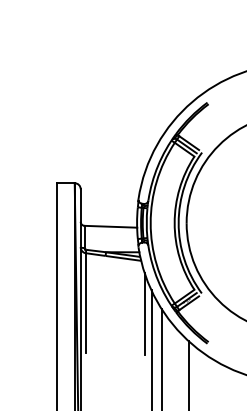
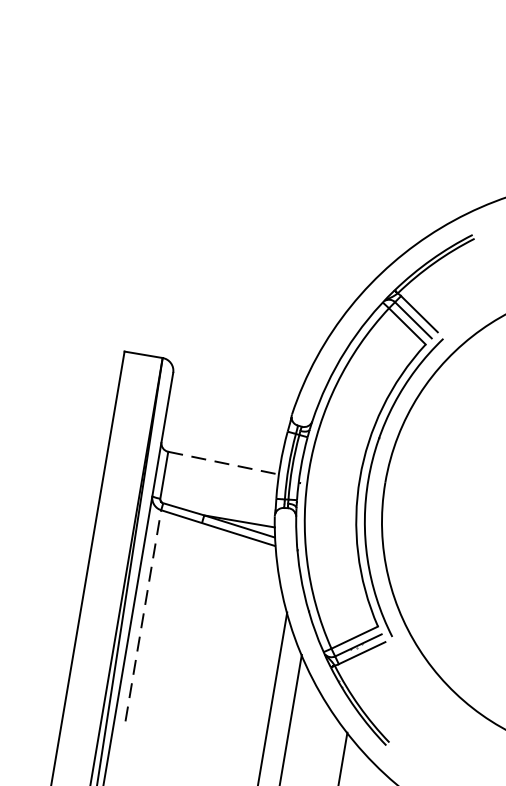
line: (111, 226) -> (225, 462), solid -> dashed
line: (85, 303) -> (142, 616), solid -> dashed
line: (144, 313) -> (263, 658), removed

